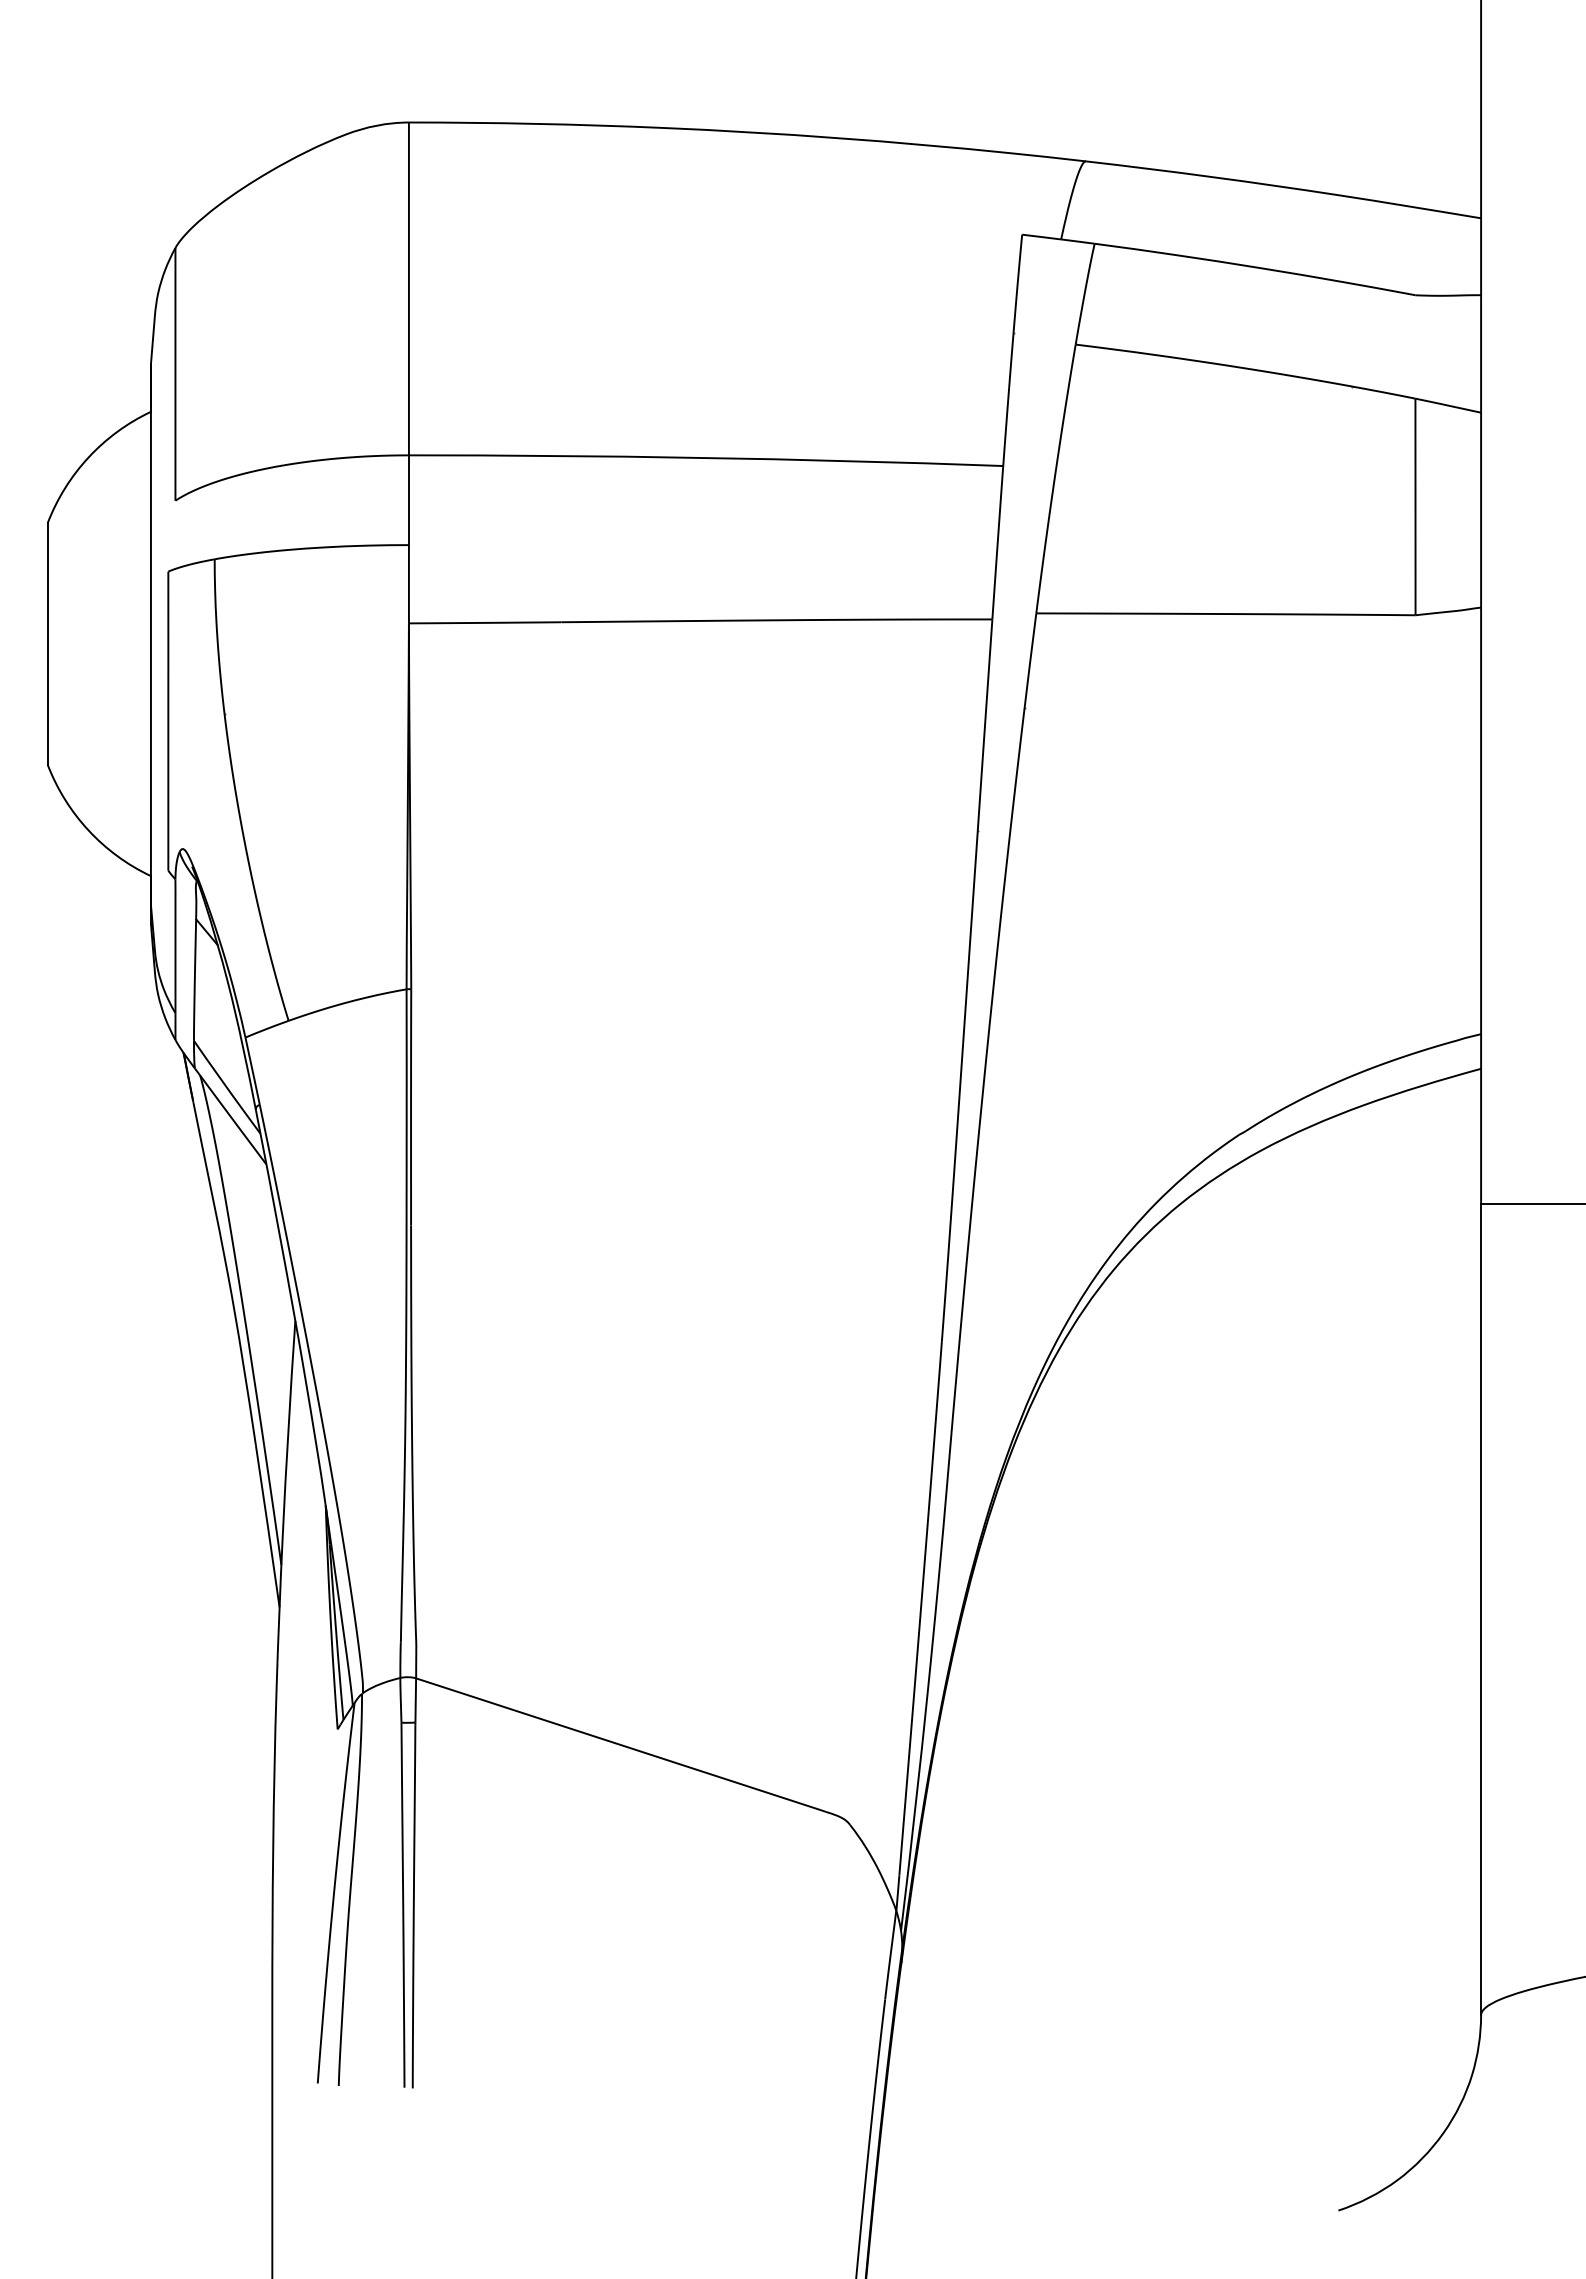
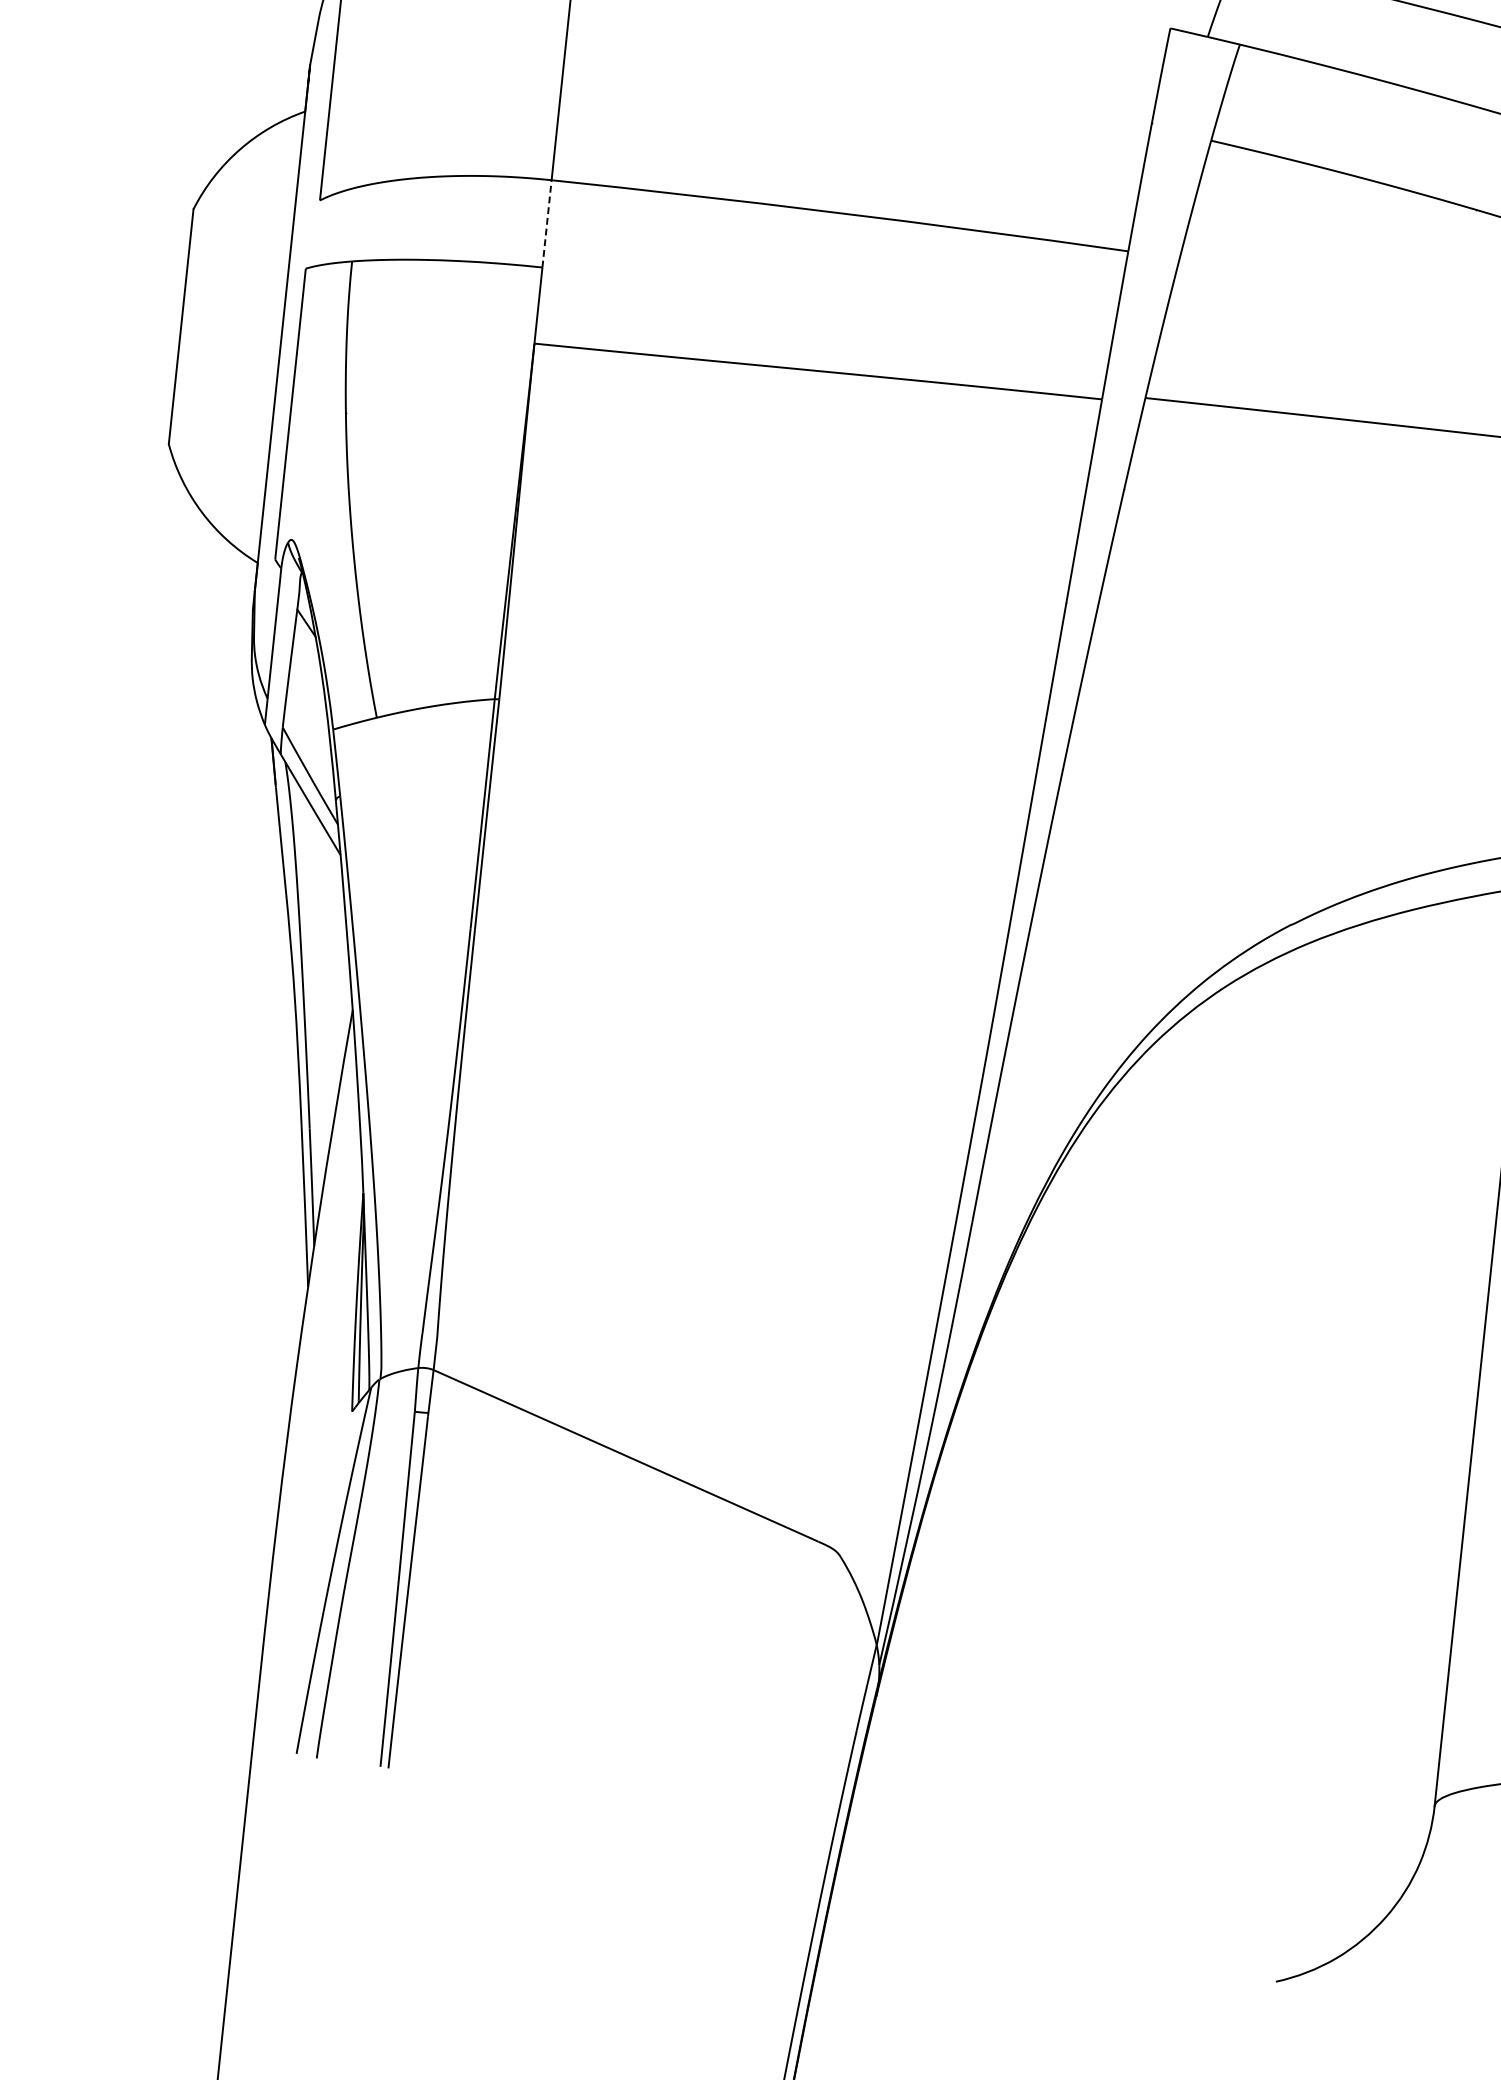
line: (408, 500) -> (546, 224), solid -> dashed

